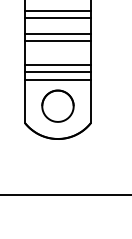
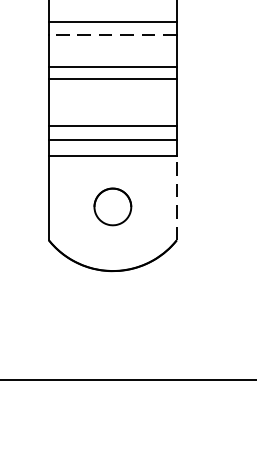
line: (58, 17) -> (113, 34), solid -> dashed
line: (90, 101) -> (176, 197), solid -> dashed
part: (57, 105) -> (111, 205), size x0.6

